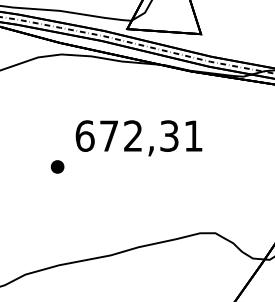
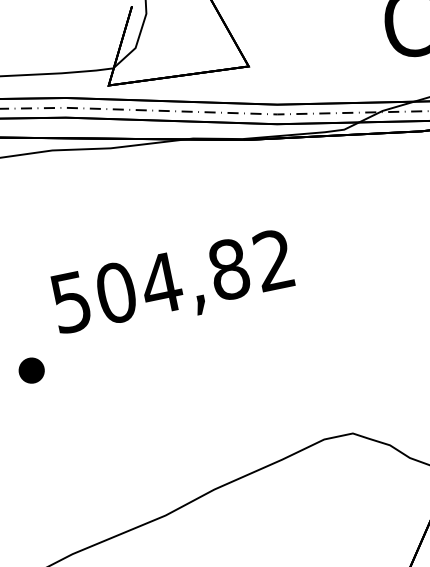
text: (138, 135) -> (170, 280), 672,31 -> 504,82

